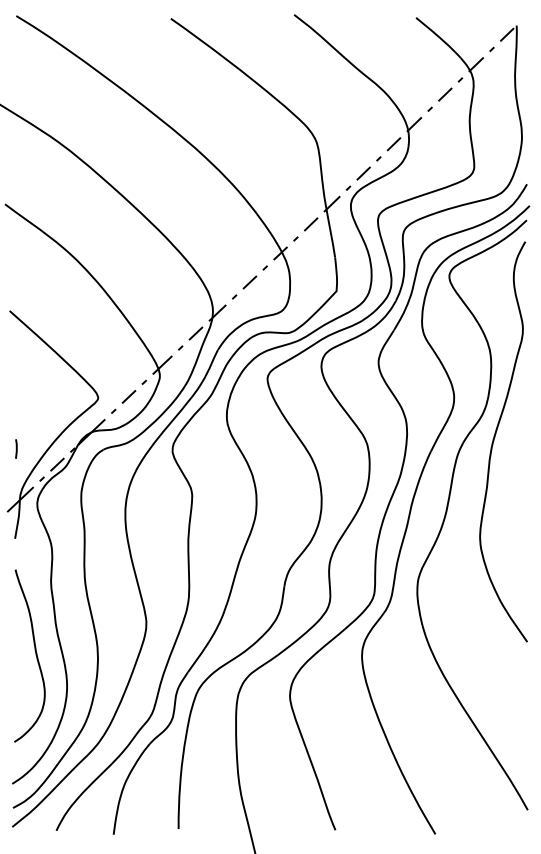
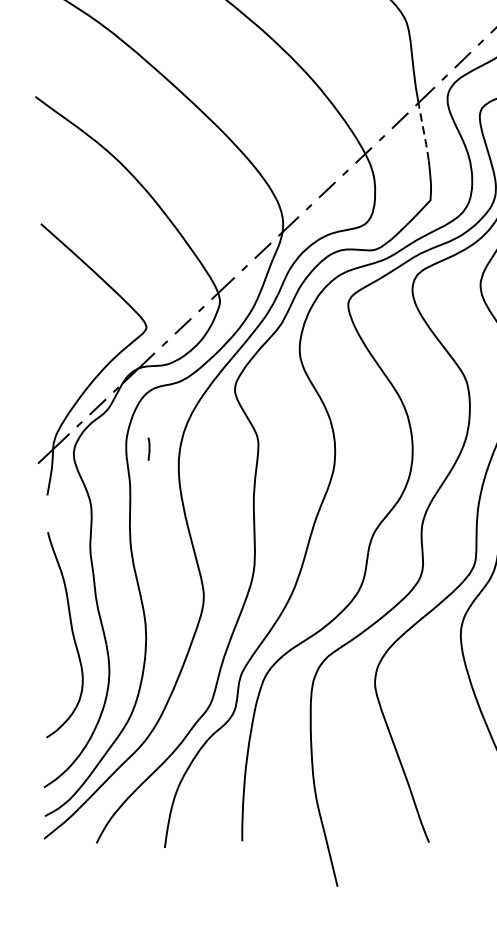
line: (330, 232) -> (423, 130), solid -> dashed
line: (16, 448) -> (149, 448), moved

